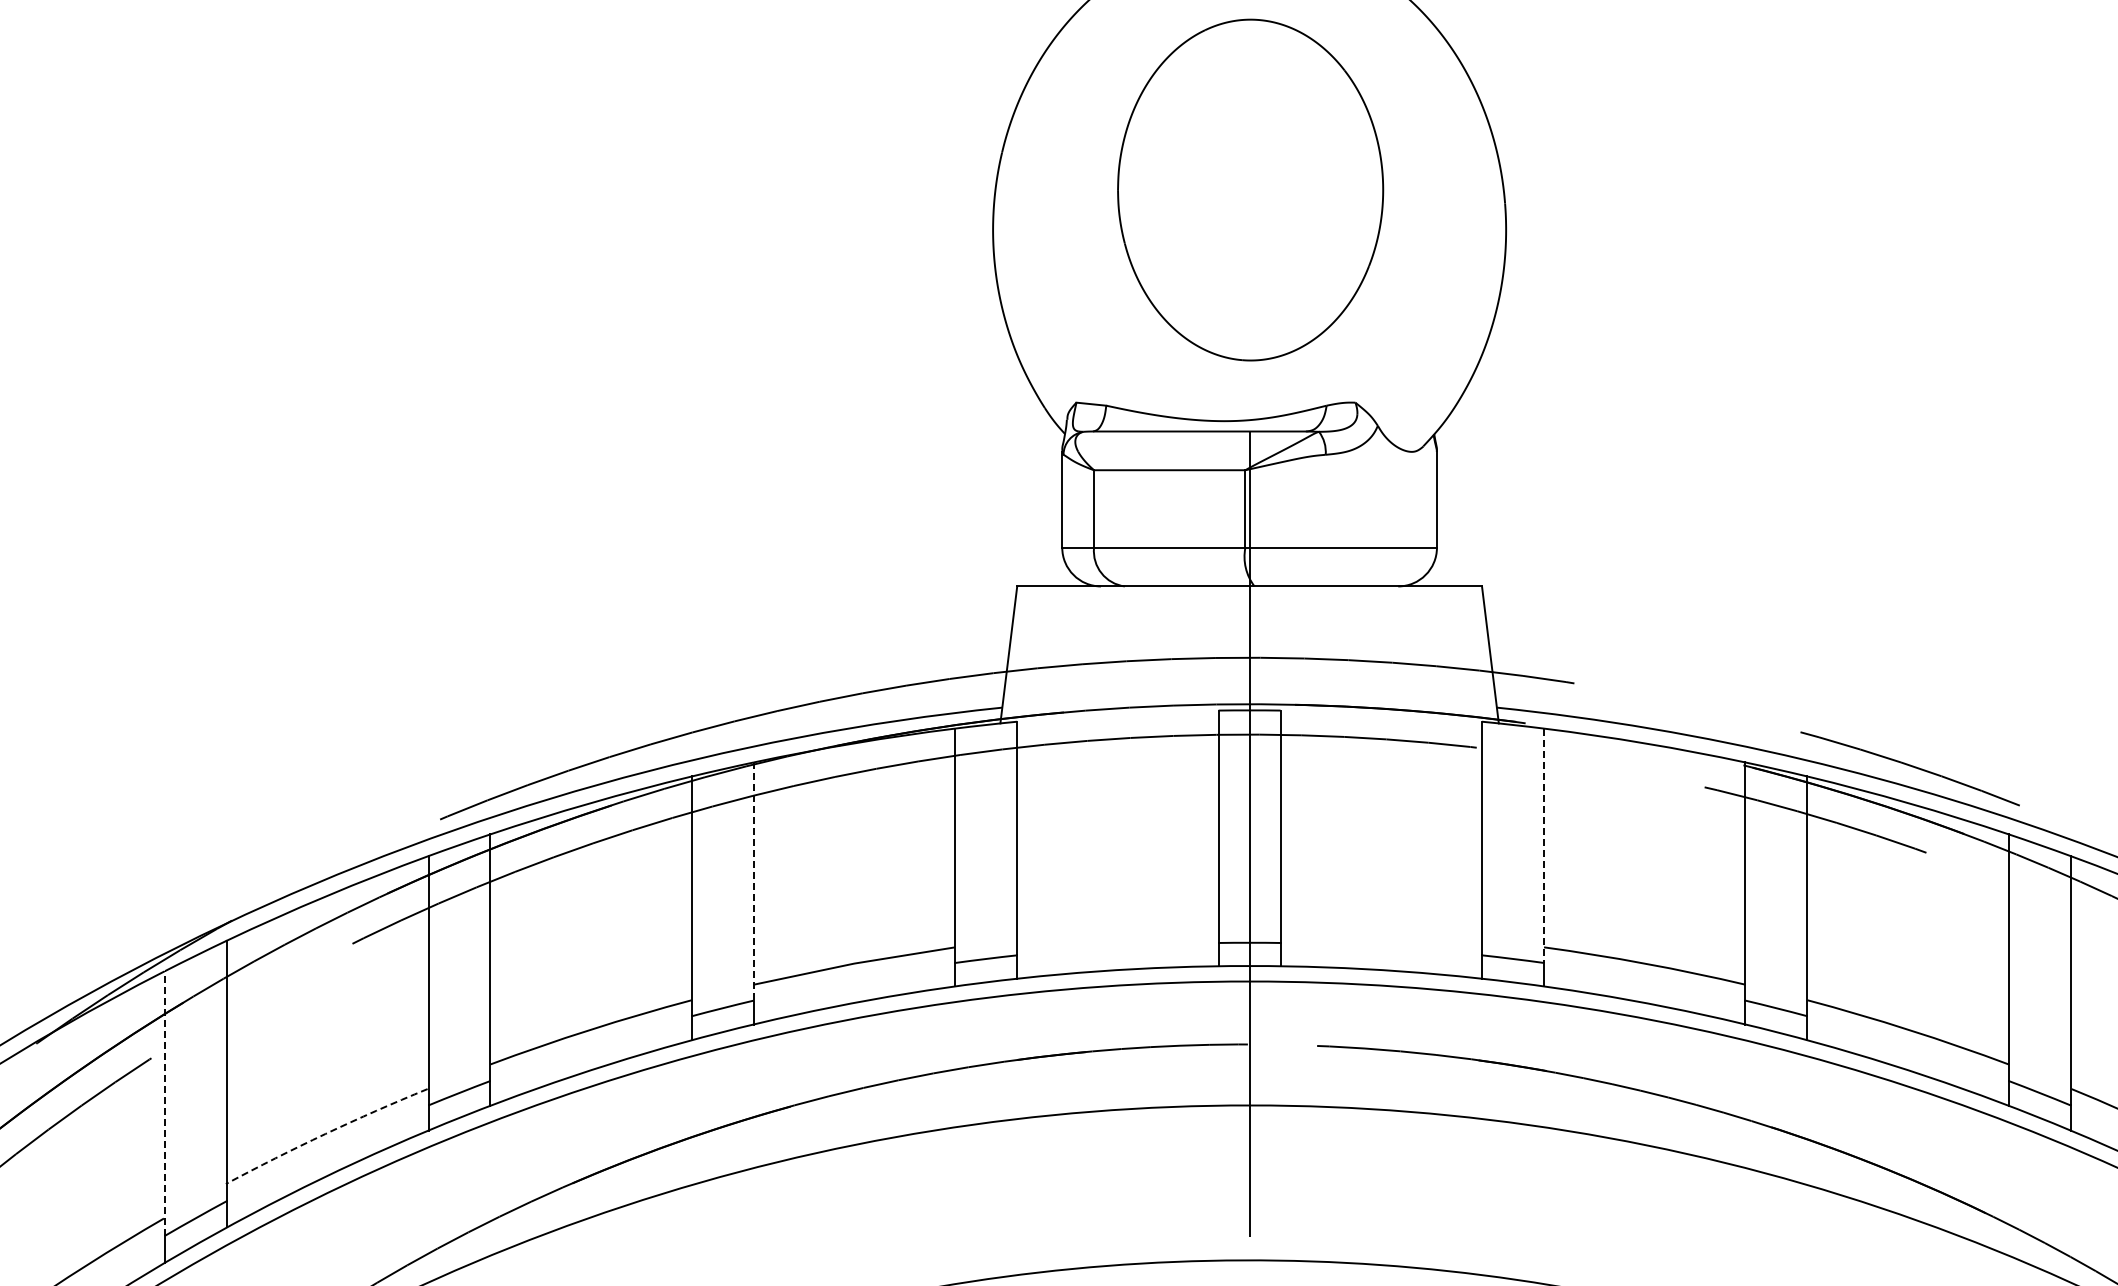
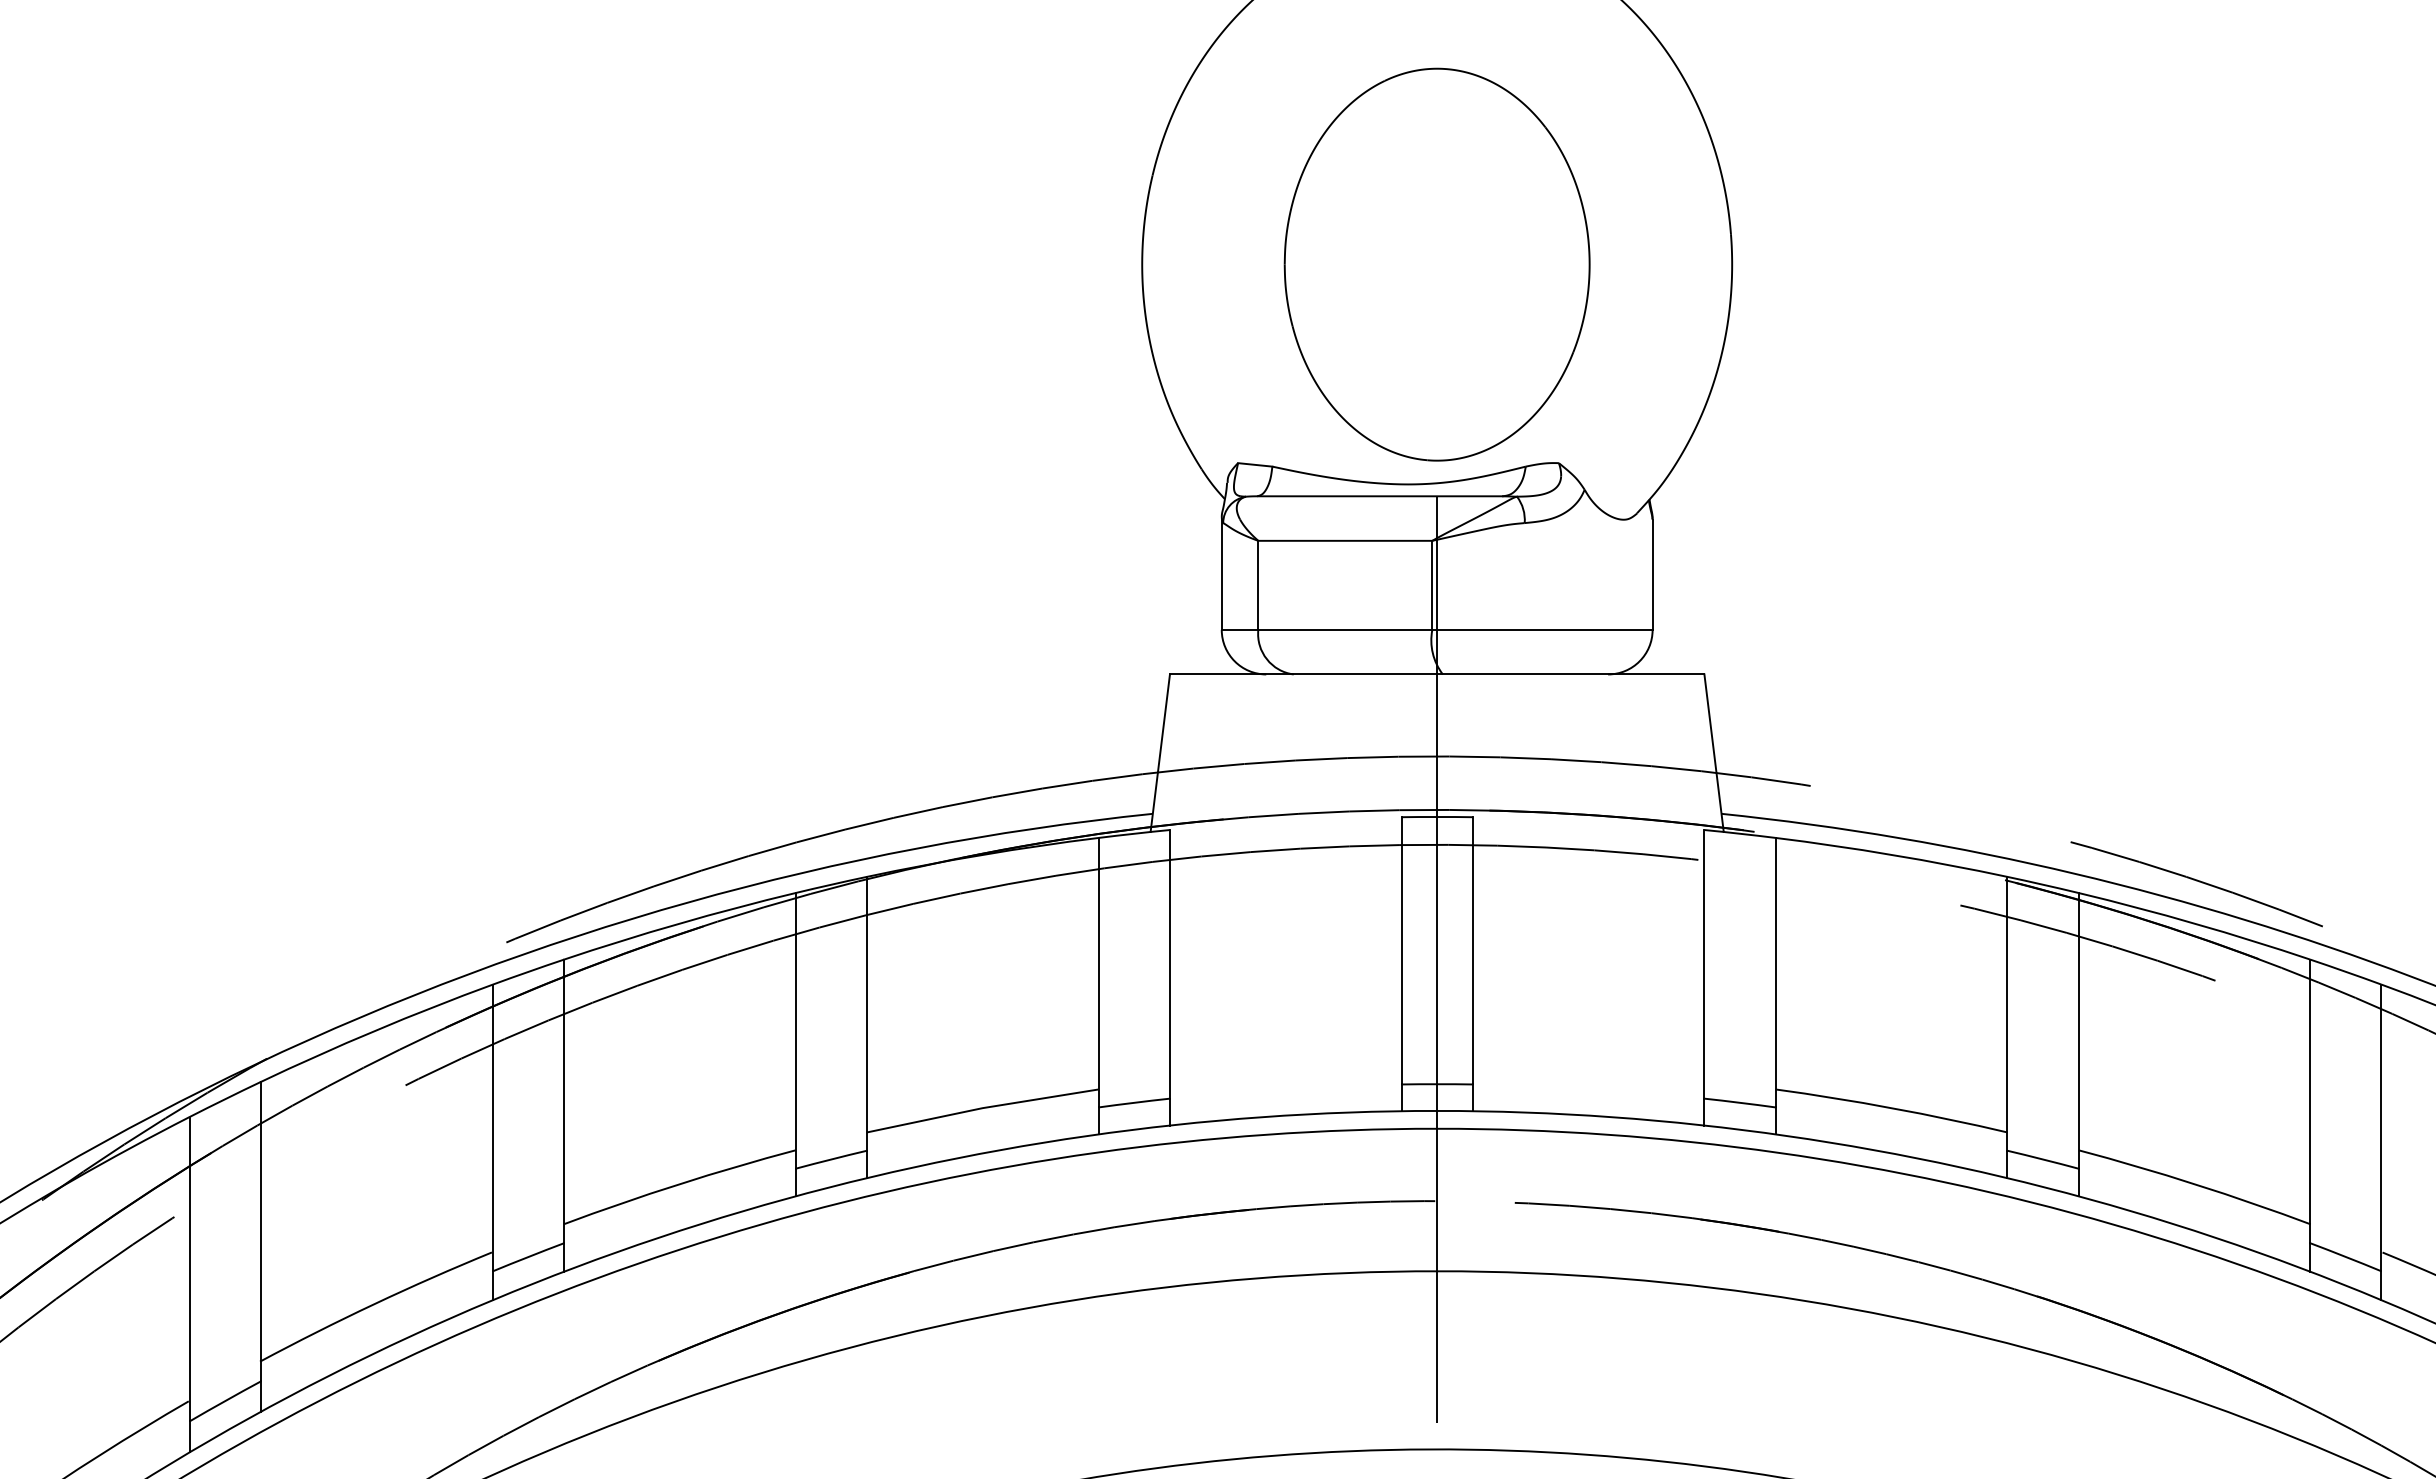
part: (1250, 189) -> (1437, 264), moved
line: (1543, 846) -> (1775, 973), dashed -> solid
line: (753, 882) -> (866, 1014), dashed -> solid
line: (165, 1102) -> (190, 1267), dashed -> solid
arc: (325, 1133) -> (374, 1303), dashed -> solid

